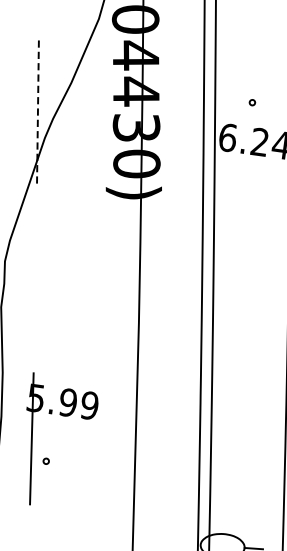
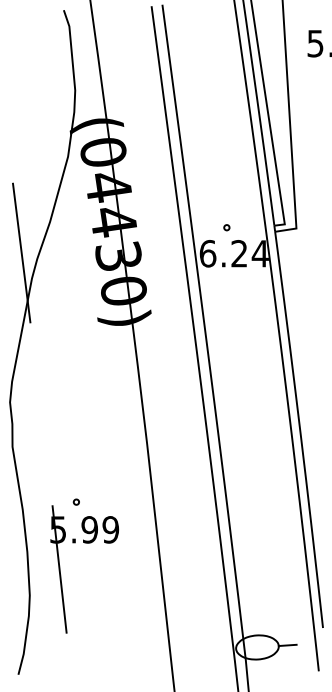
part: (252, 102) -> (226, 227), moved
line: (37, 111) -> (21, 253), dashed -> solid
part: (45, 460) -> (75, 501), moved

